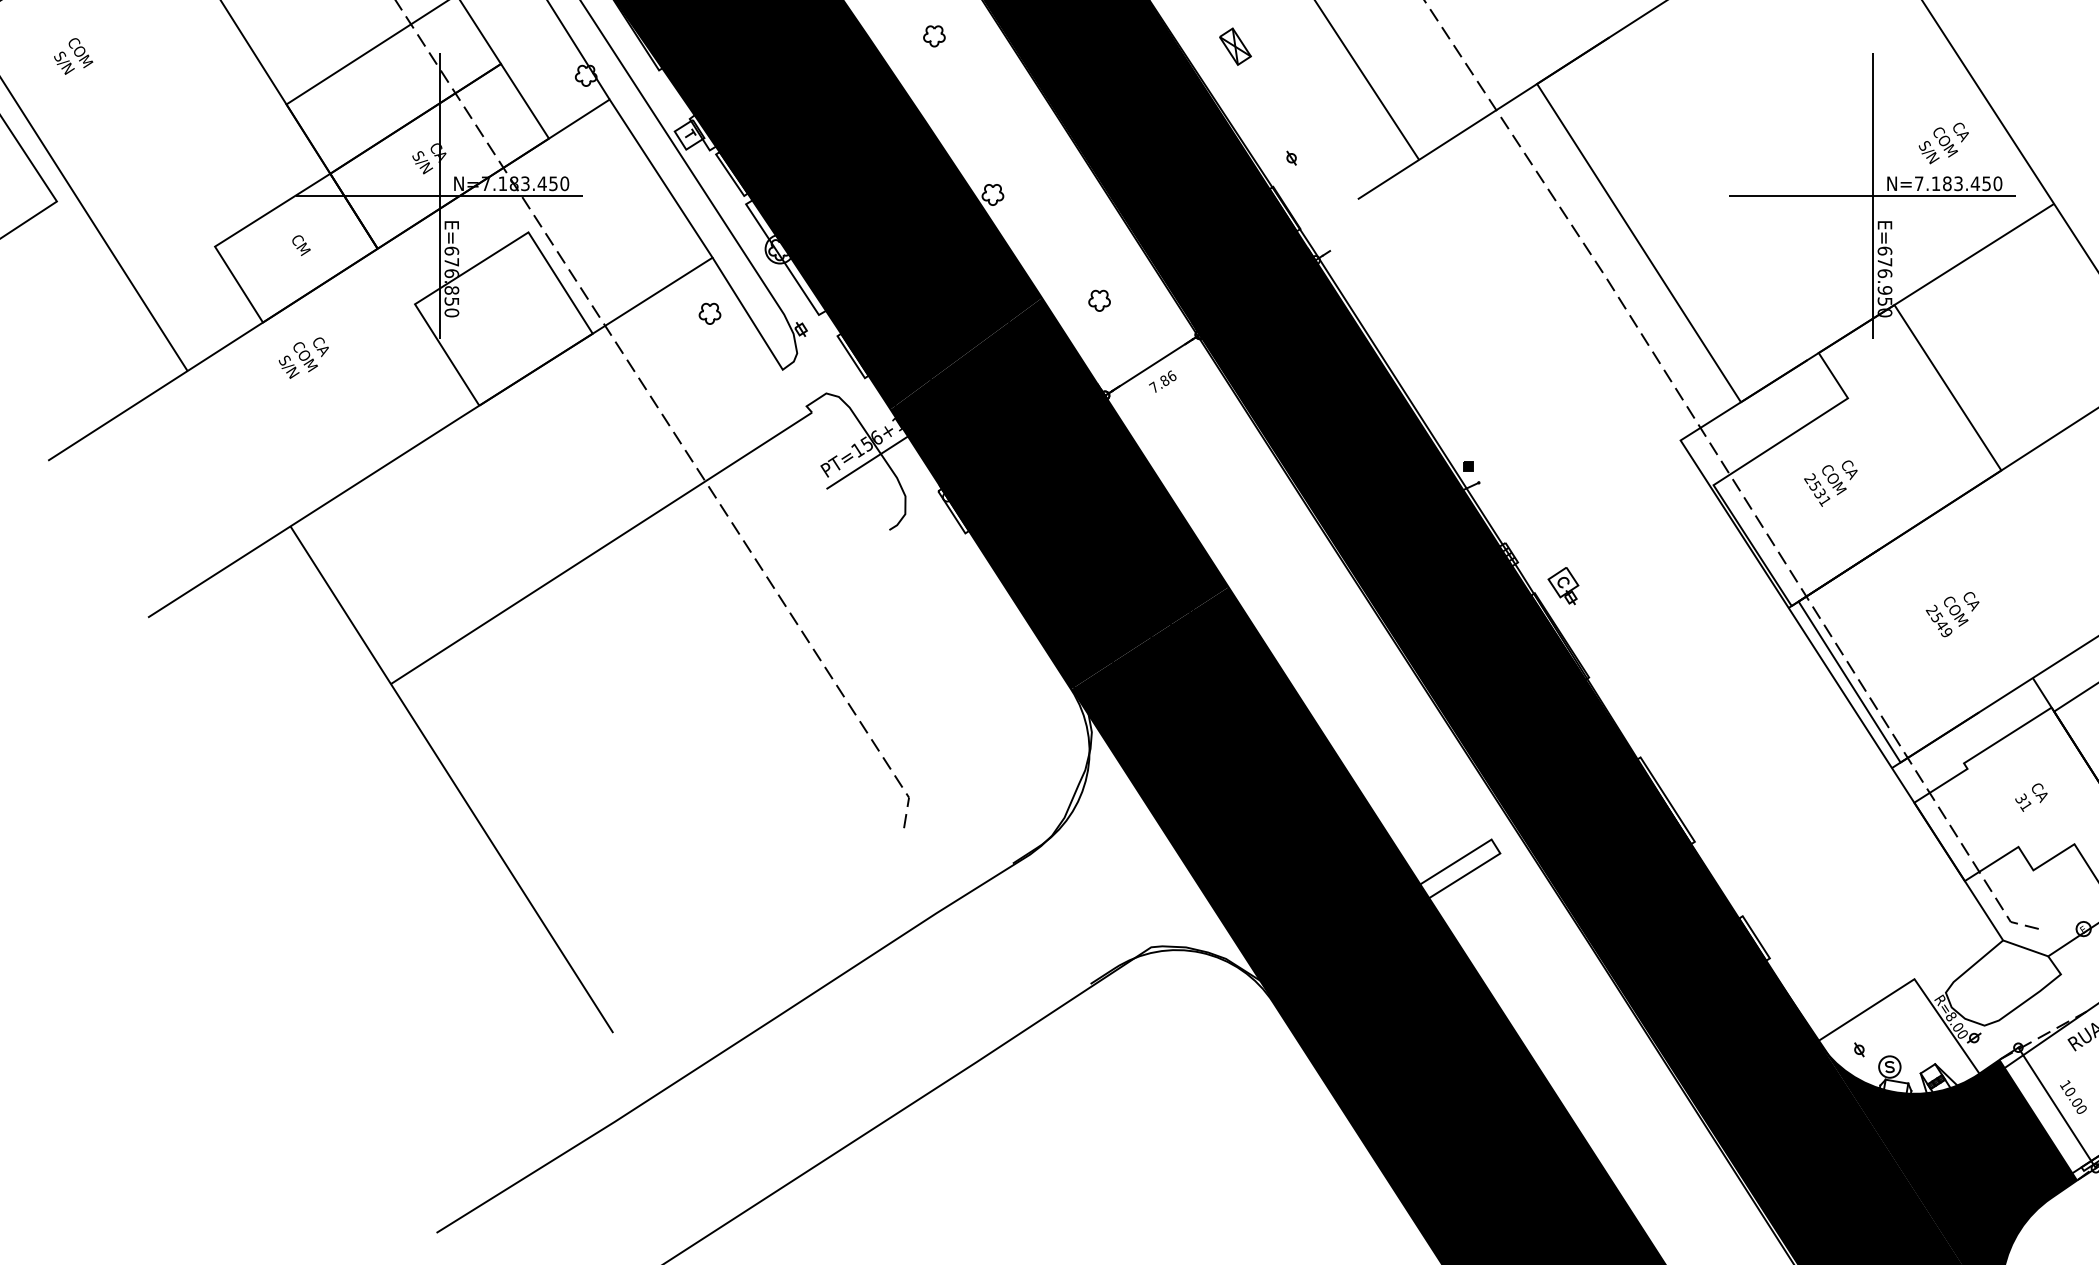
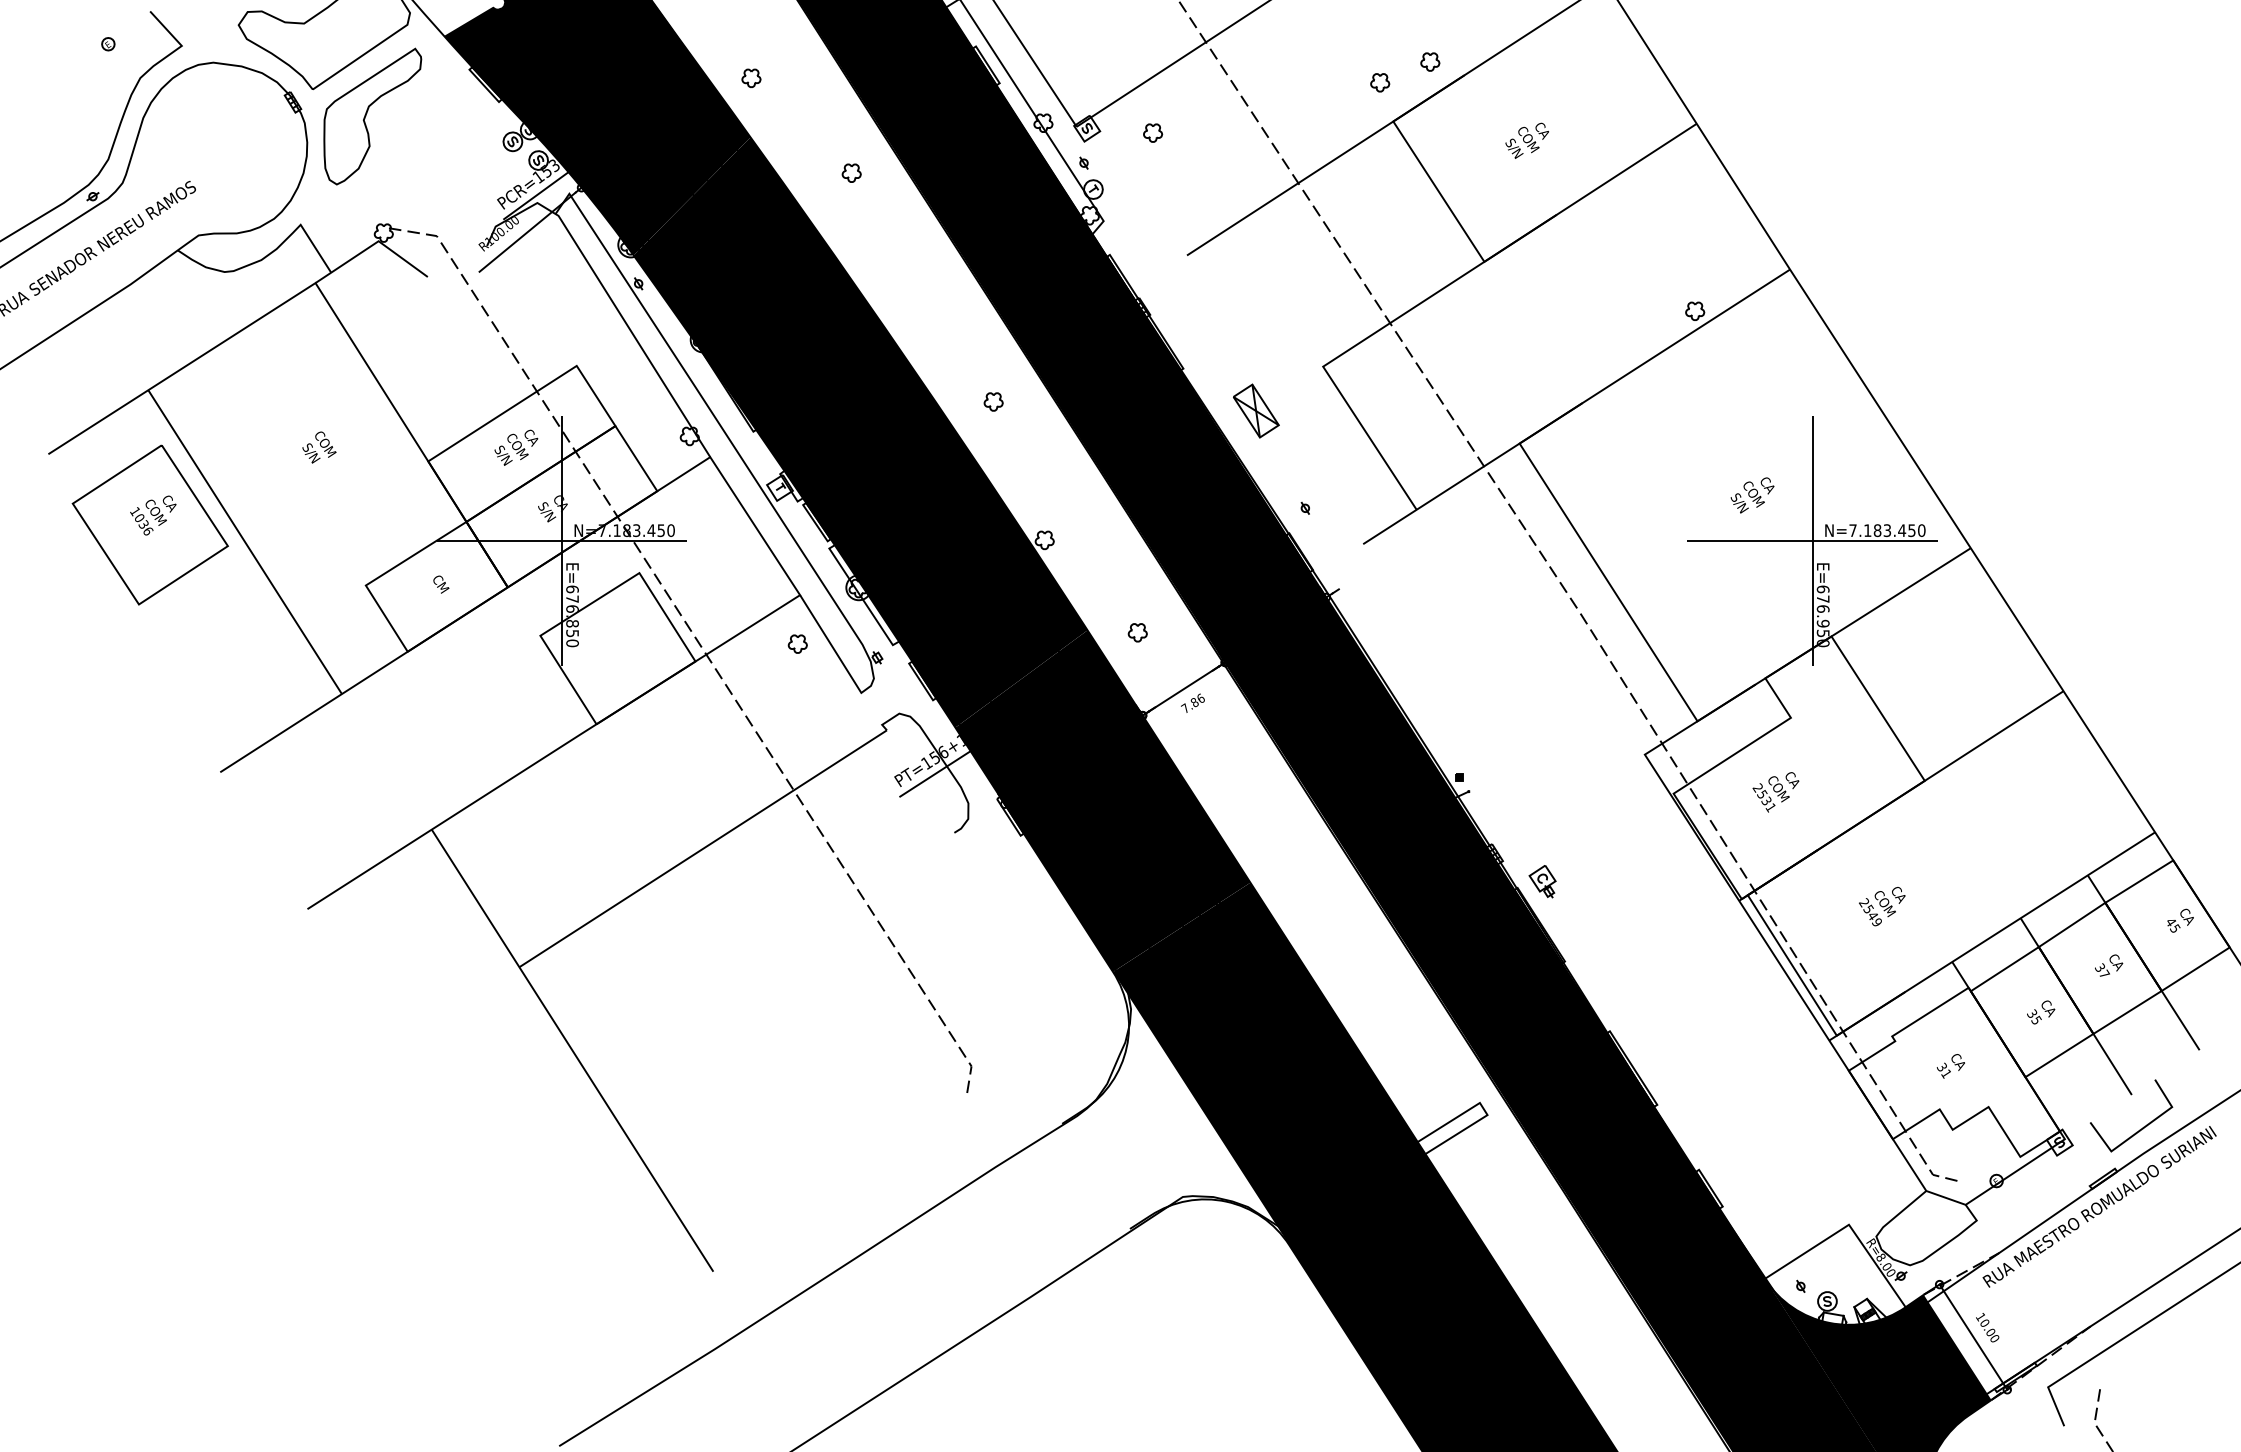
part: (1235, 46) -> (1256, 410), size x1.67
text: (73, 56) -> (319, 447), moved
text: (1943, 143) -> (1752, 495), moved
text: (303, 357) -> (516, 447), moved

